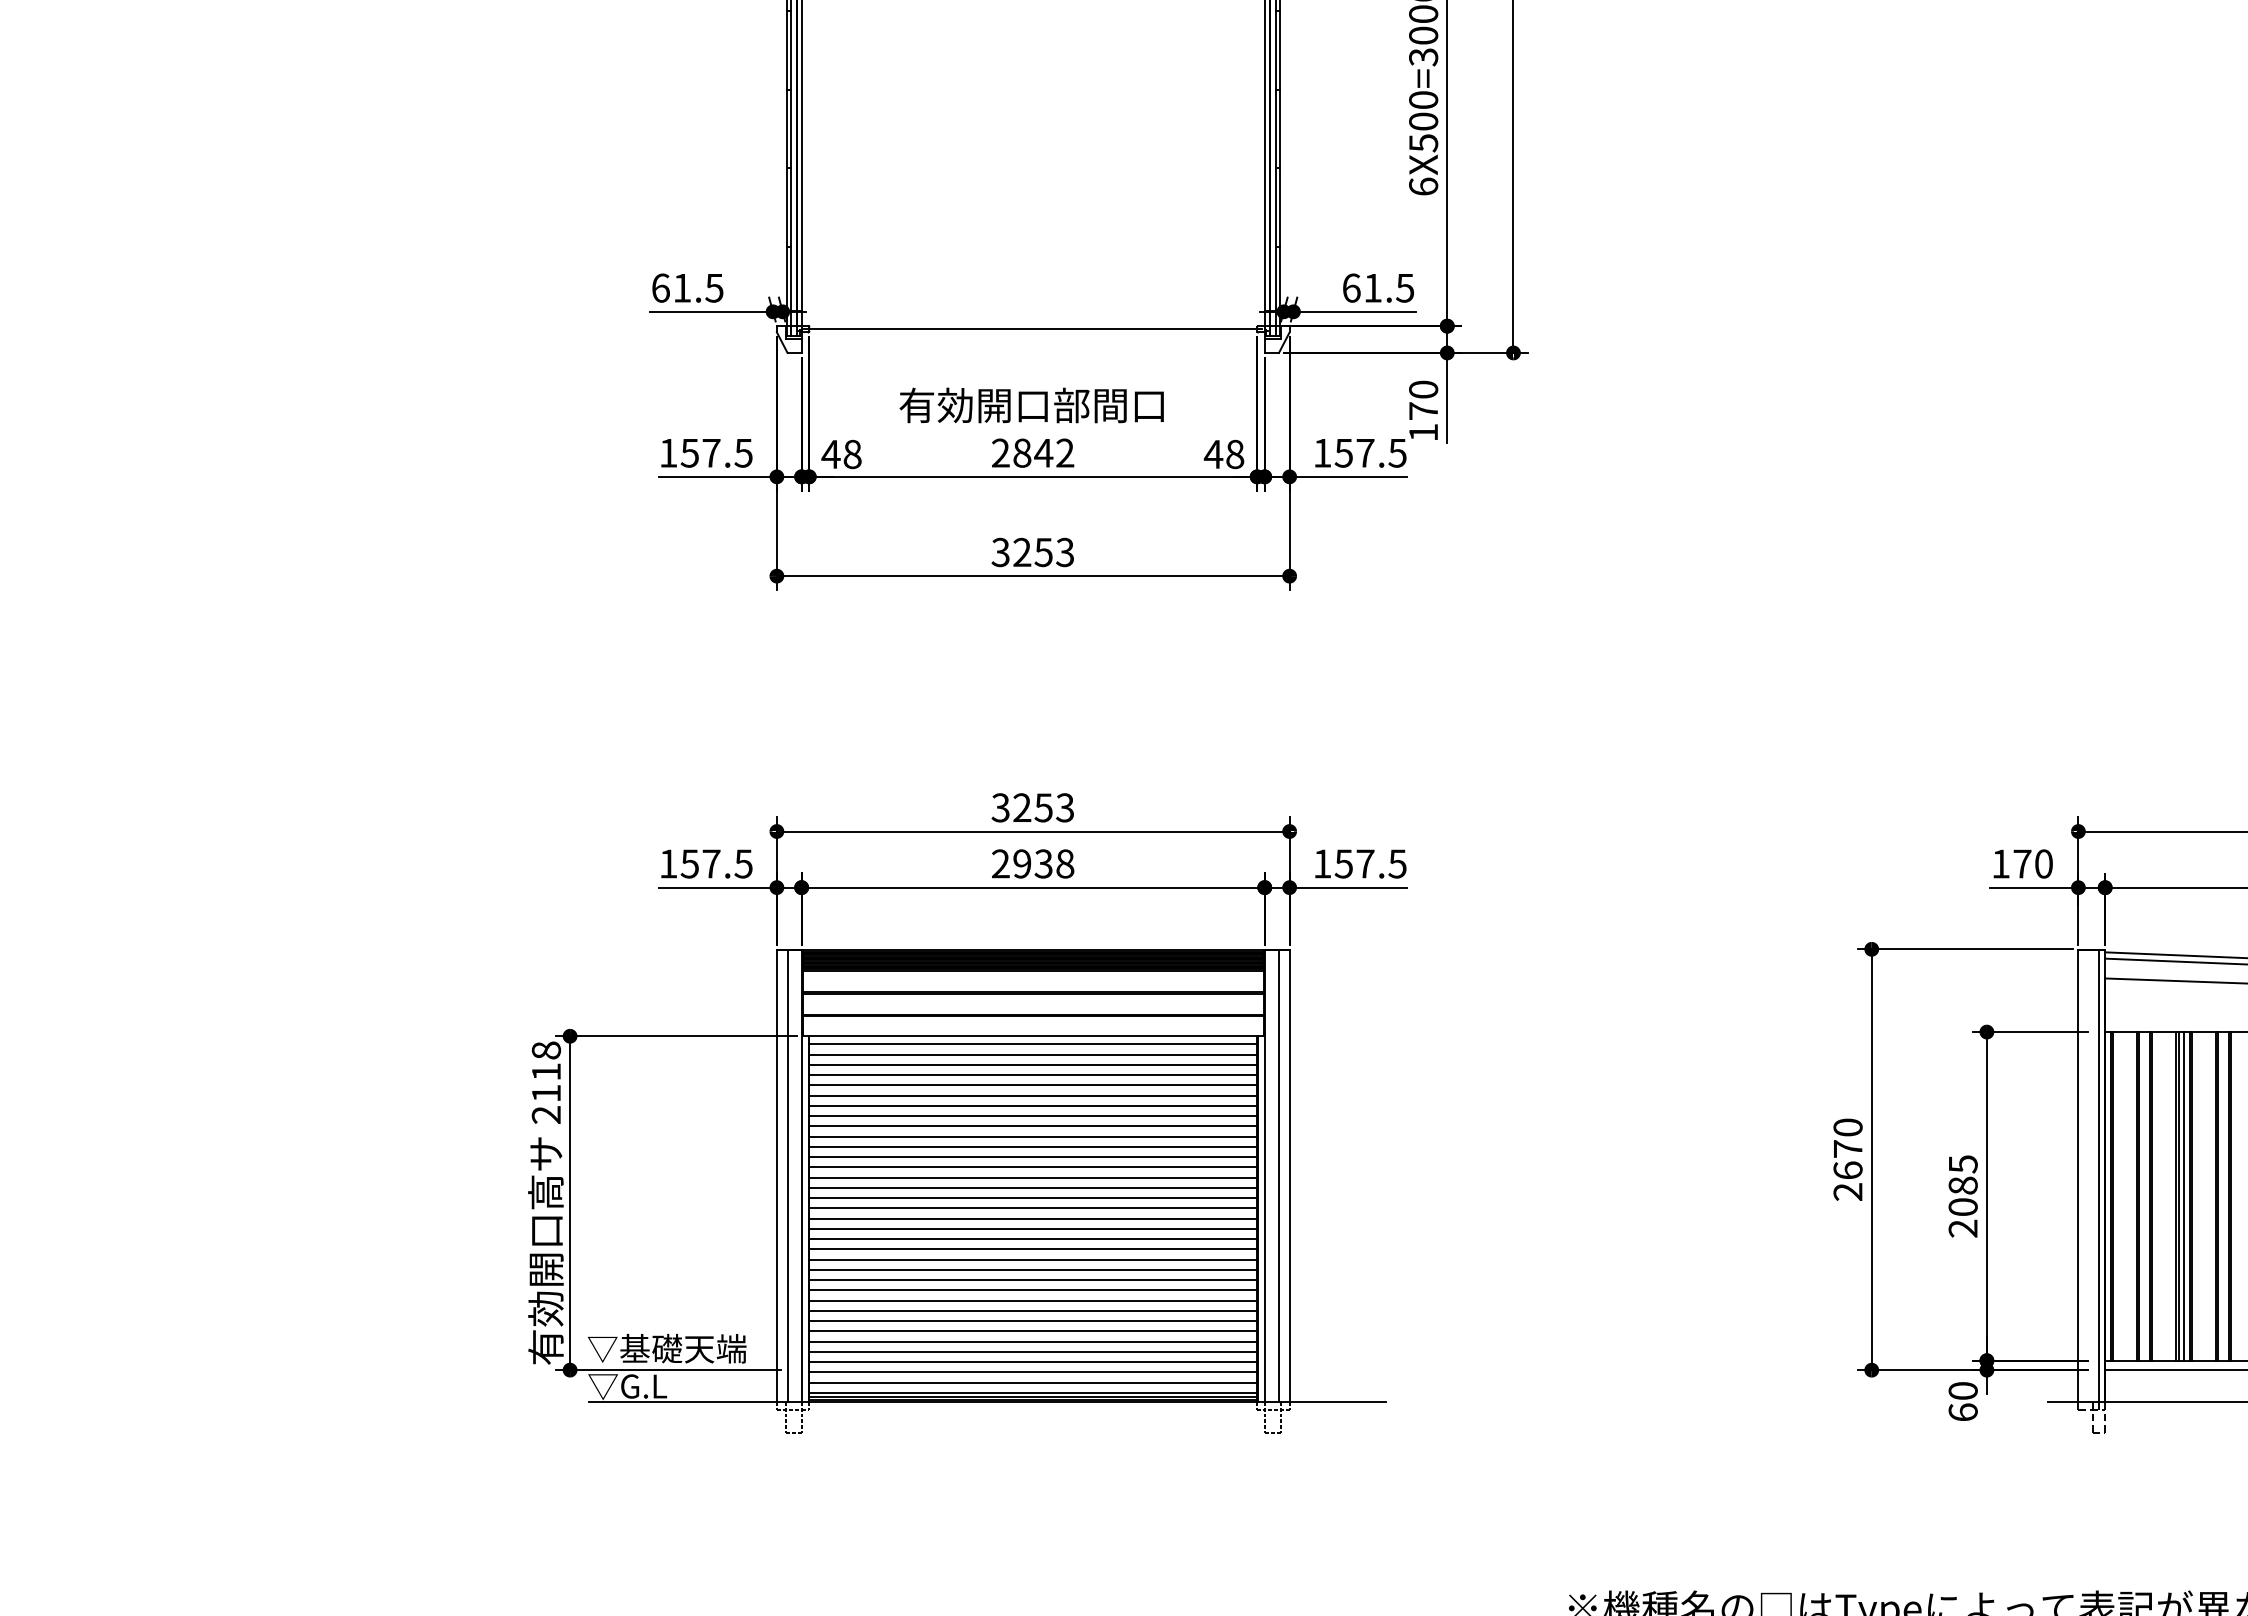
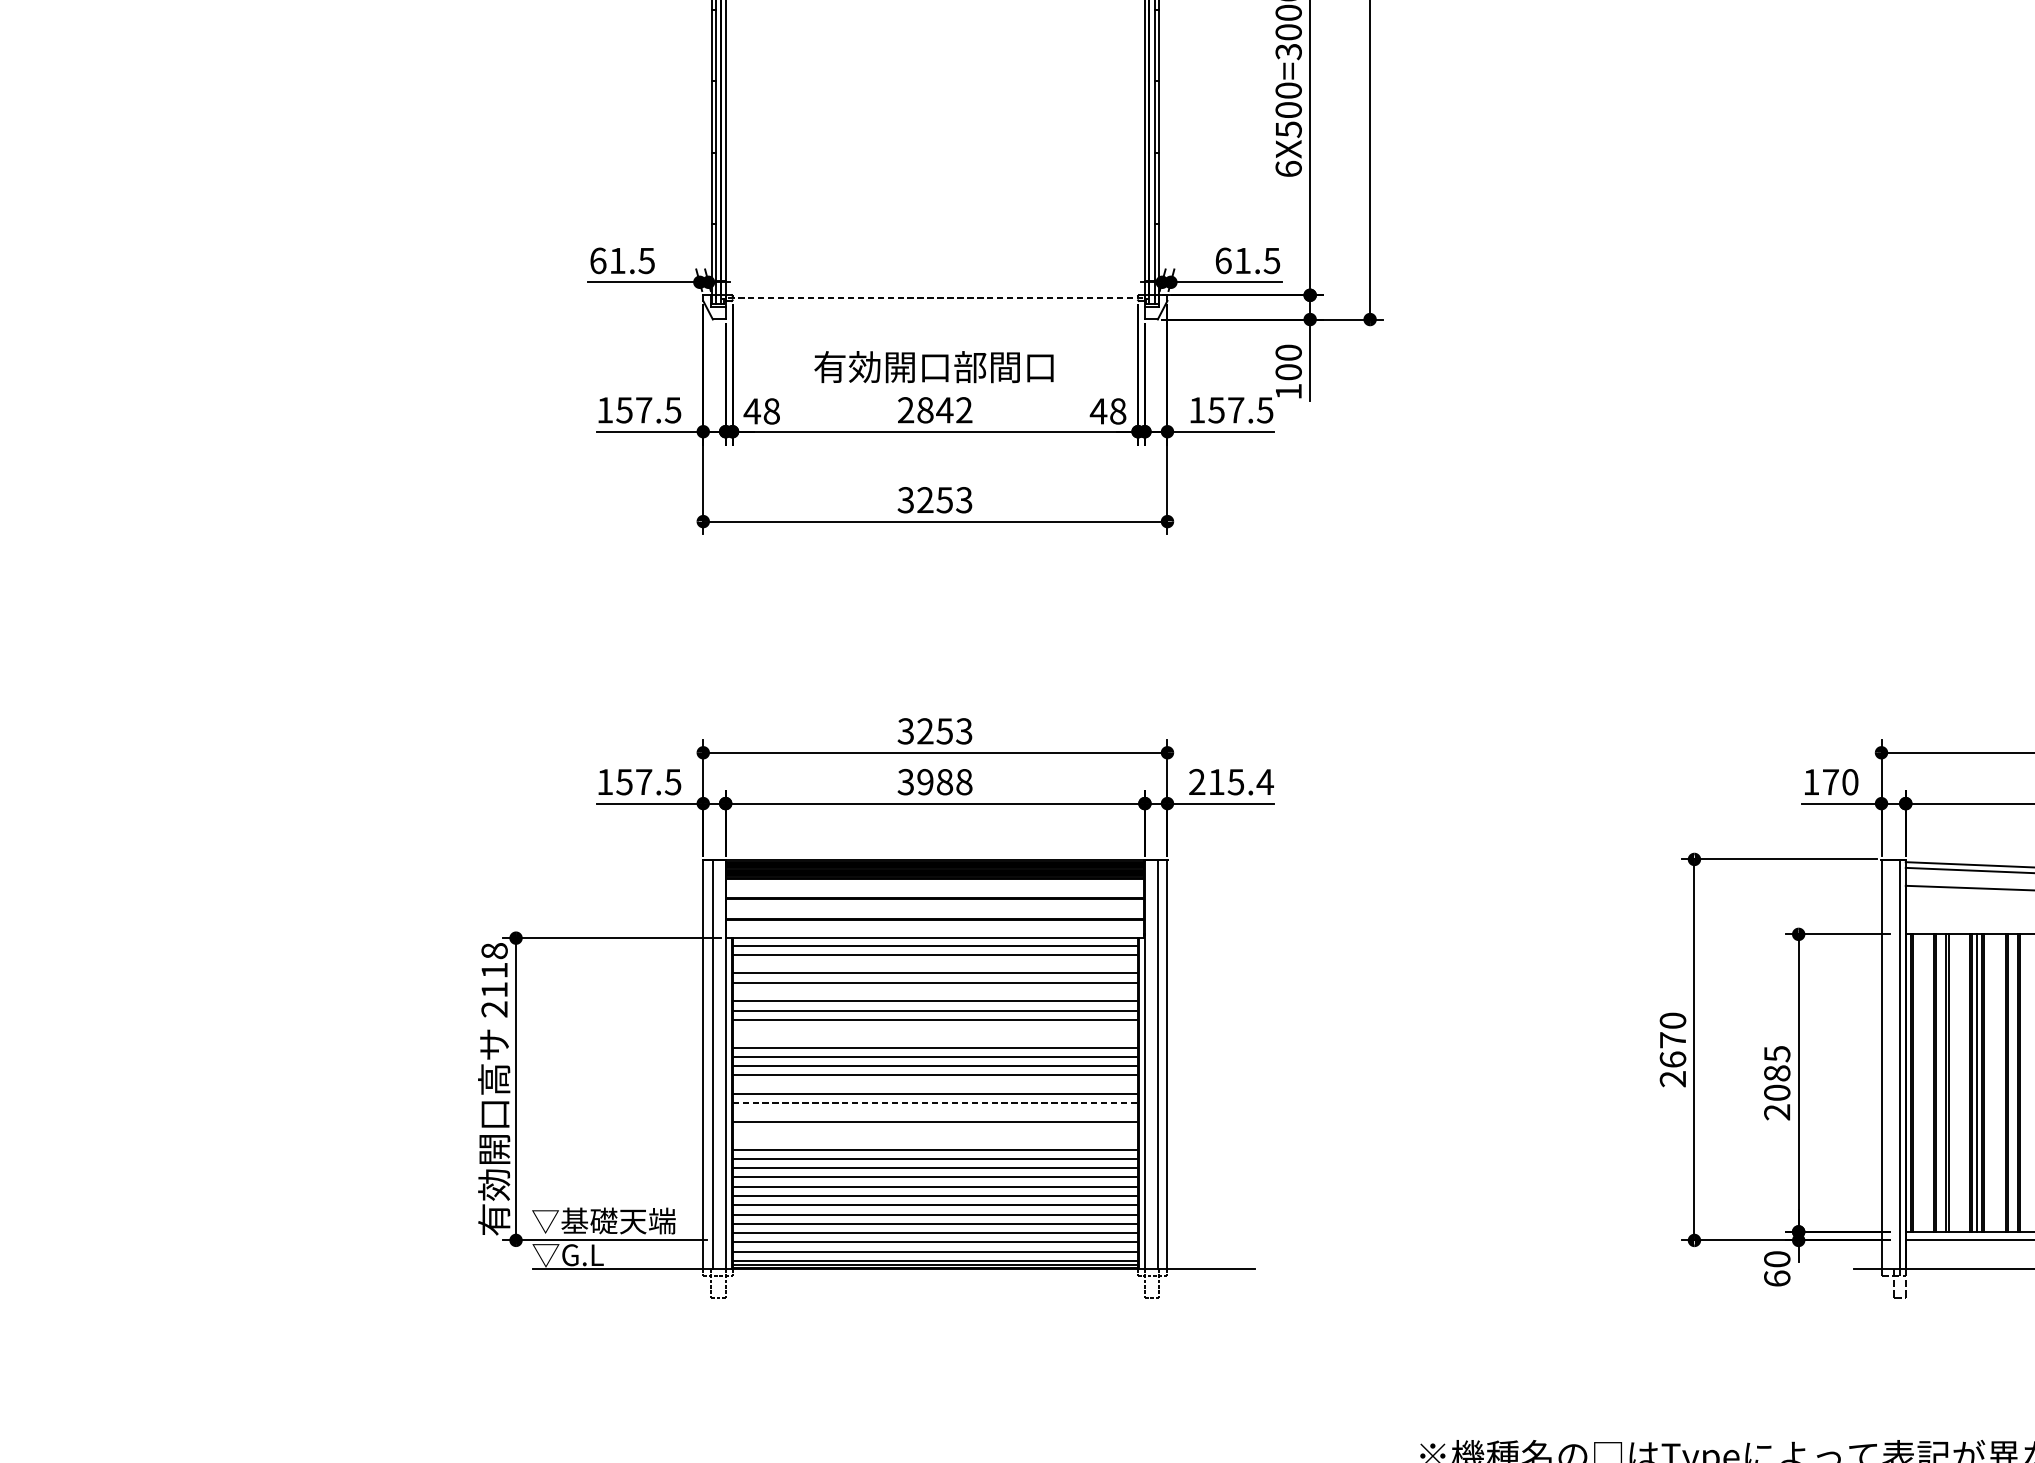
line: (1032, 329) -> (934, 298), solid -> dashed
text: (1423, 410) -> (1288, 371), 170 -> 100
text: (1021, 863) -> (924, 781), 2938 -> 3988
text: (1360, 863) -> (1231, 781), 157.5 -> 215.4
line: (1033, 1064) -> (935, 963), removed
line: (1033, 1095) -> (935, 991), removed
line: (1033, 1136) -> (935, 1028), removed
line: (1033, 1146) -> (935, 1037), removed
line: (1033, 1198) -> (935, 1085), removed
line: (1033, 1218) -> (935, 1103), solid -> dashed
line: (1033, 1228) -> (935, 1112), removed
line: (1033, 1249) -> (935, 1131), removed
line: (1033, 1259) -> (935, 1140), removed

